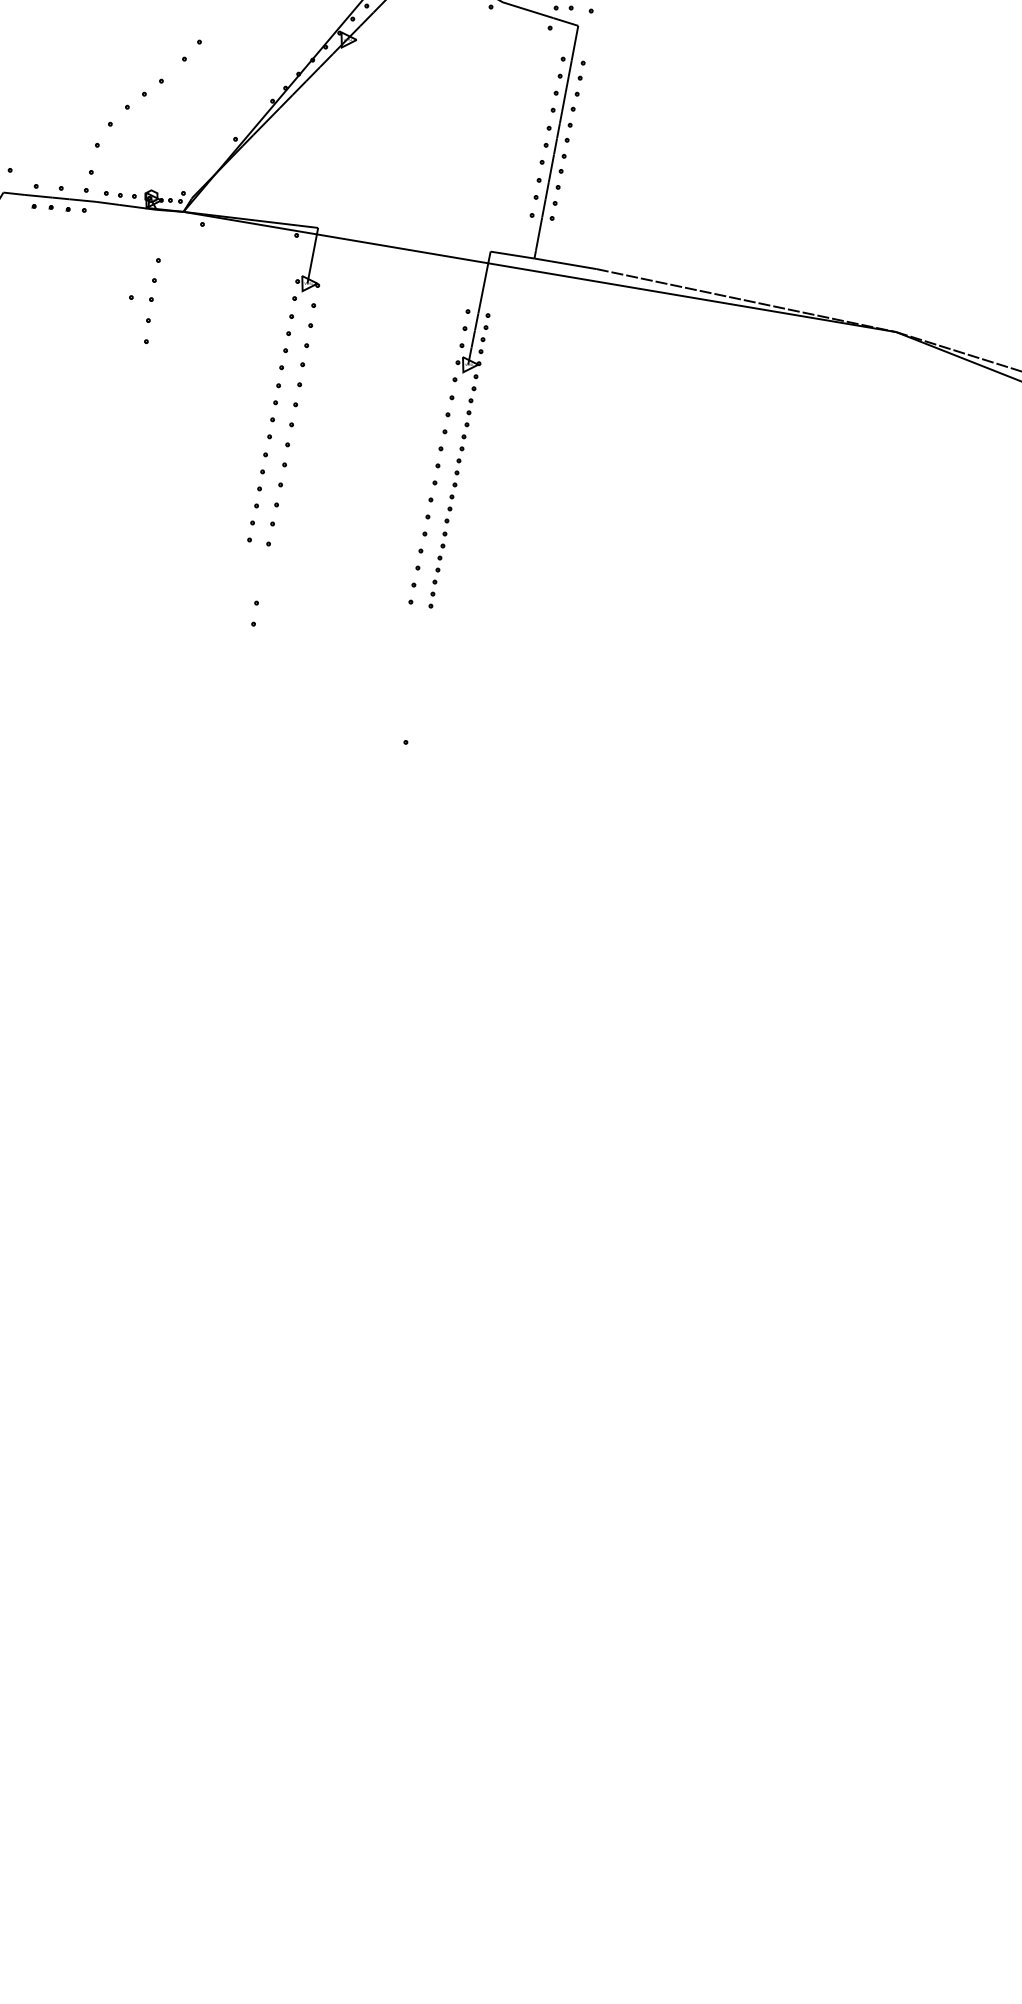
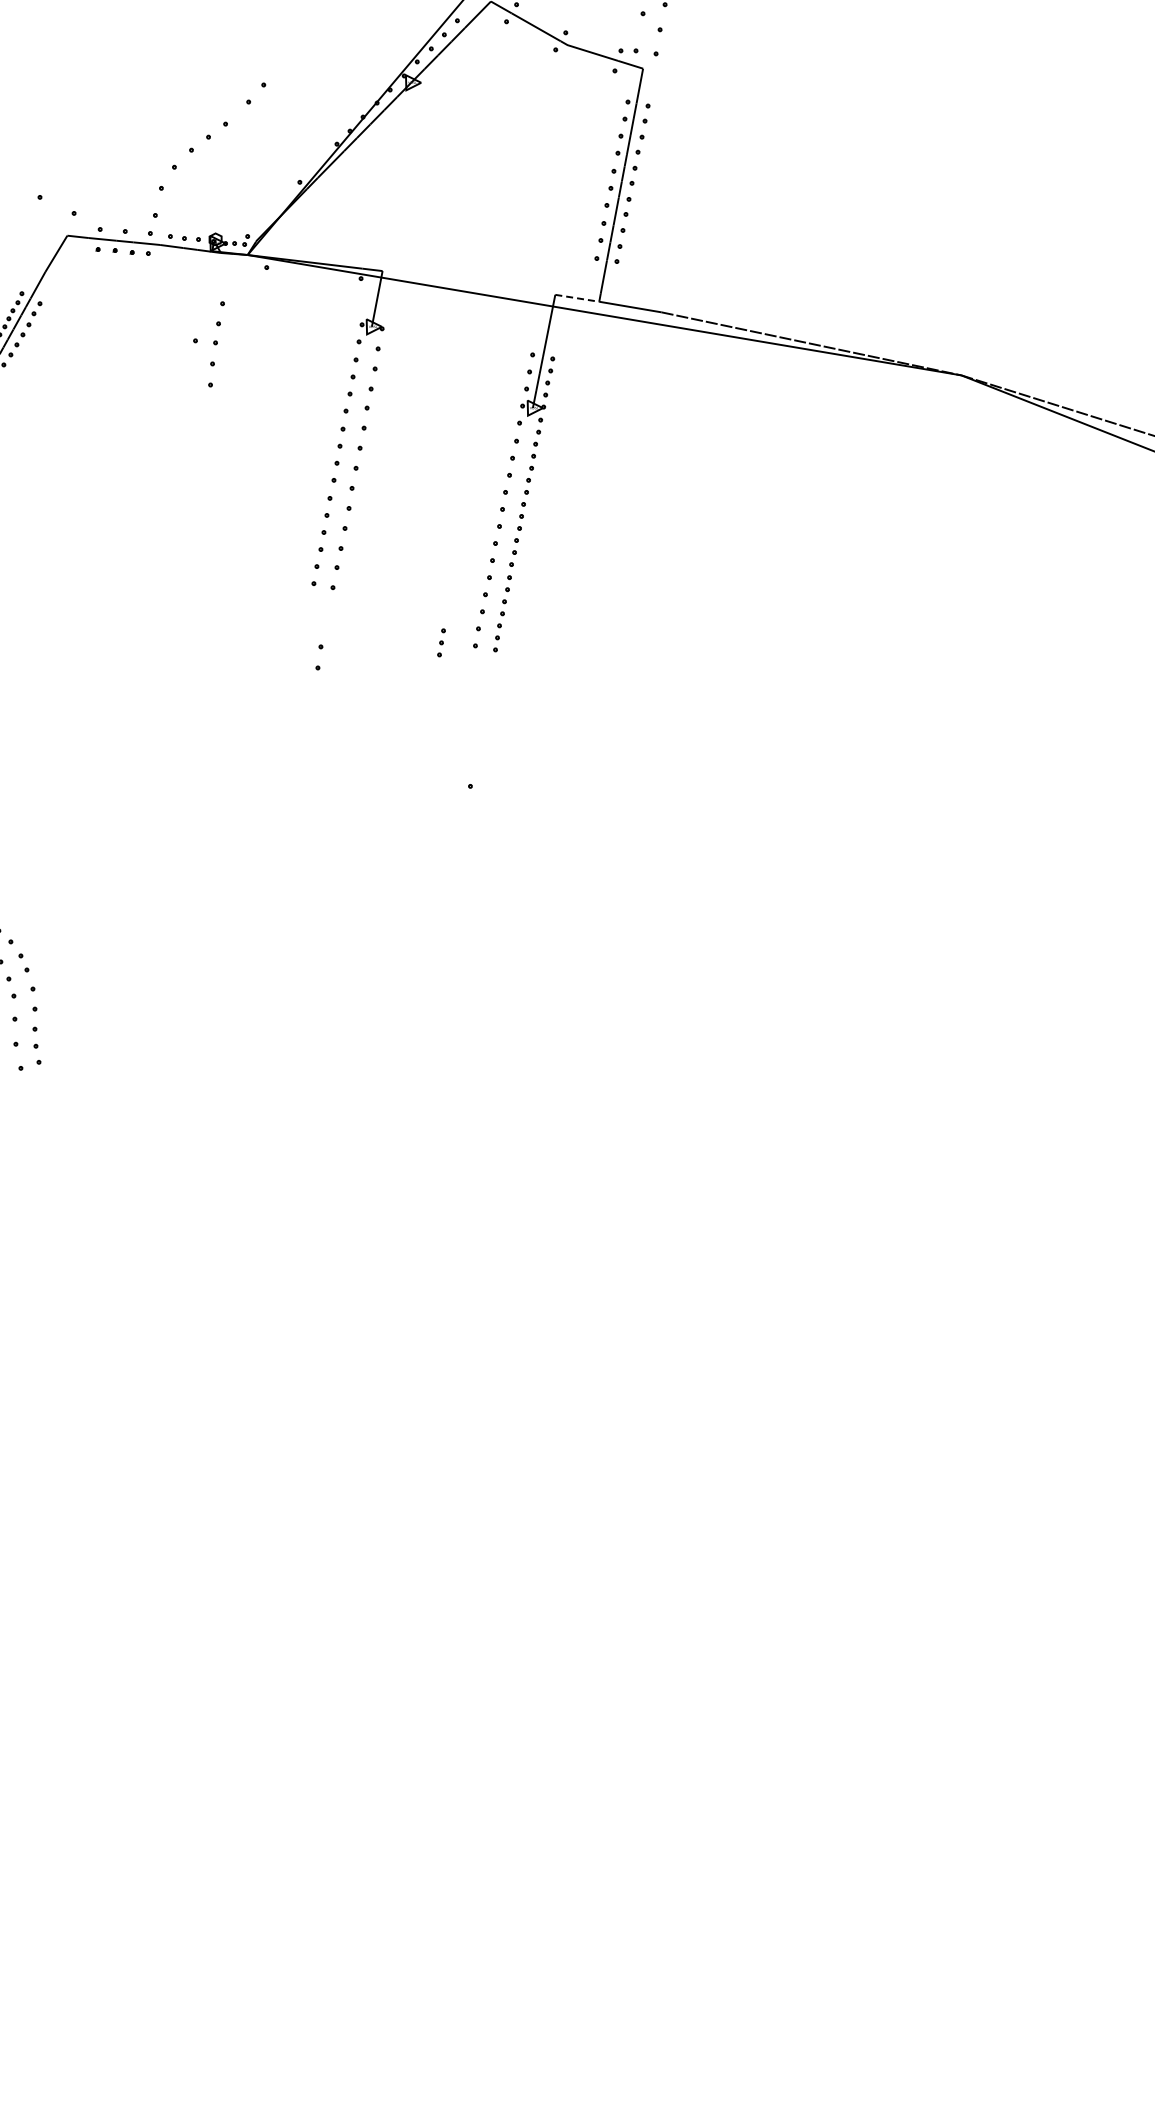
line: (512, 255) -> (577, 298), solid -> dashed
part: (376, 598) -> (441, 642), added

